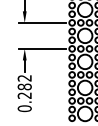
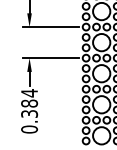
text: (24, 86) -> (29, 103), 0.282 -> 0.384

